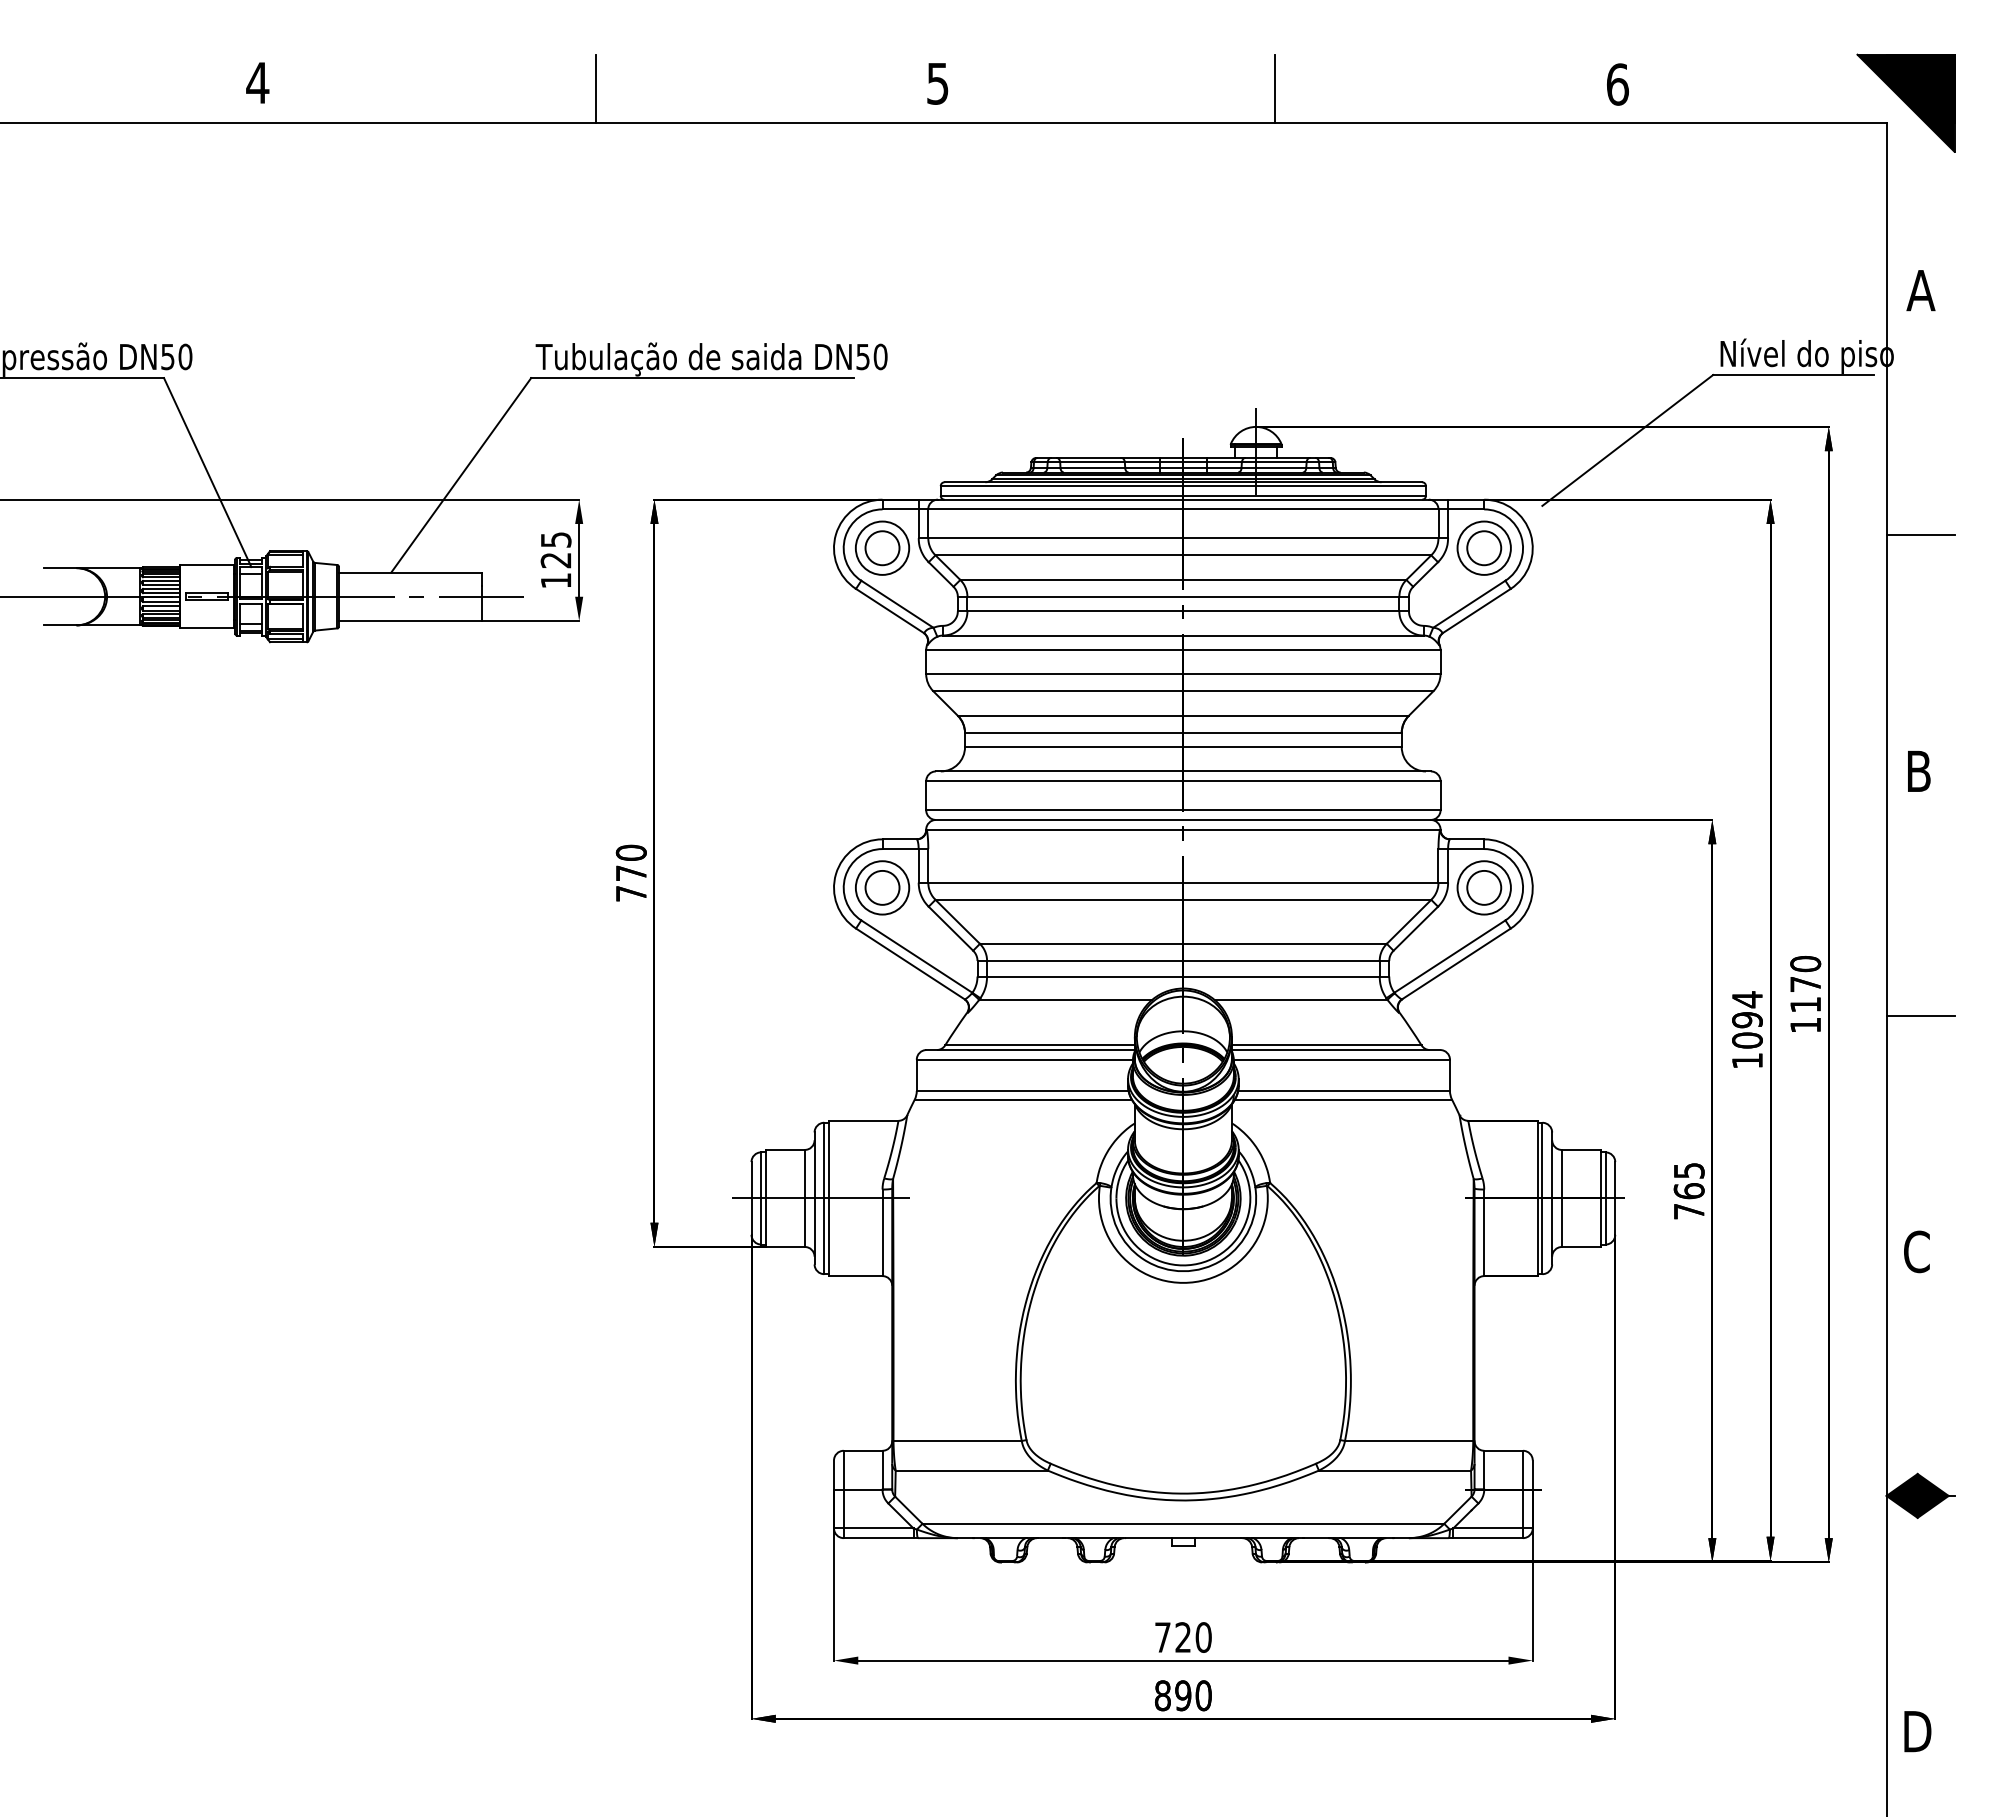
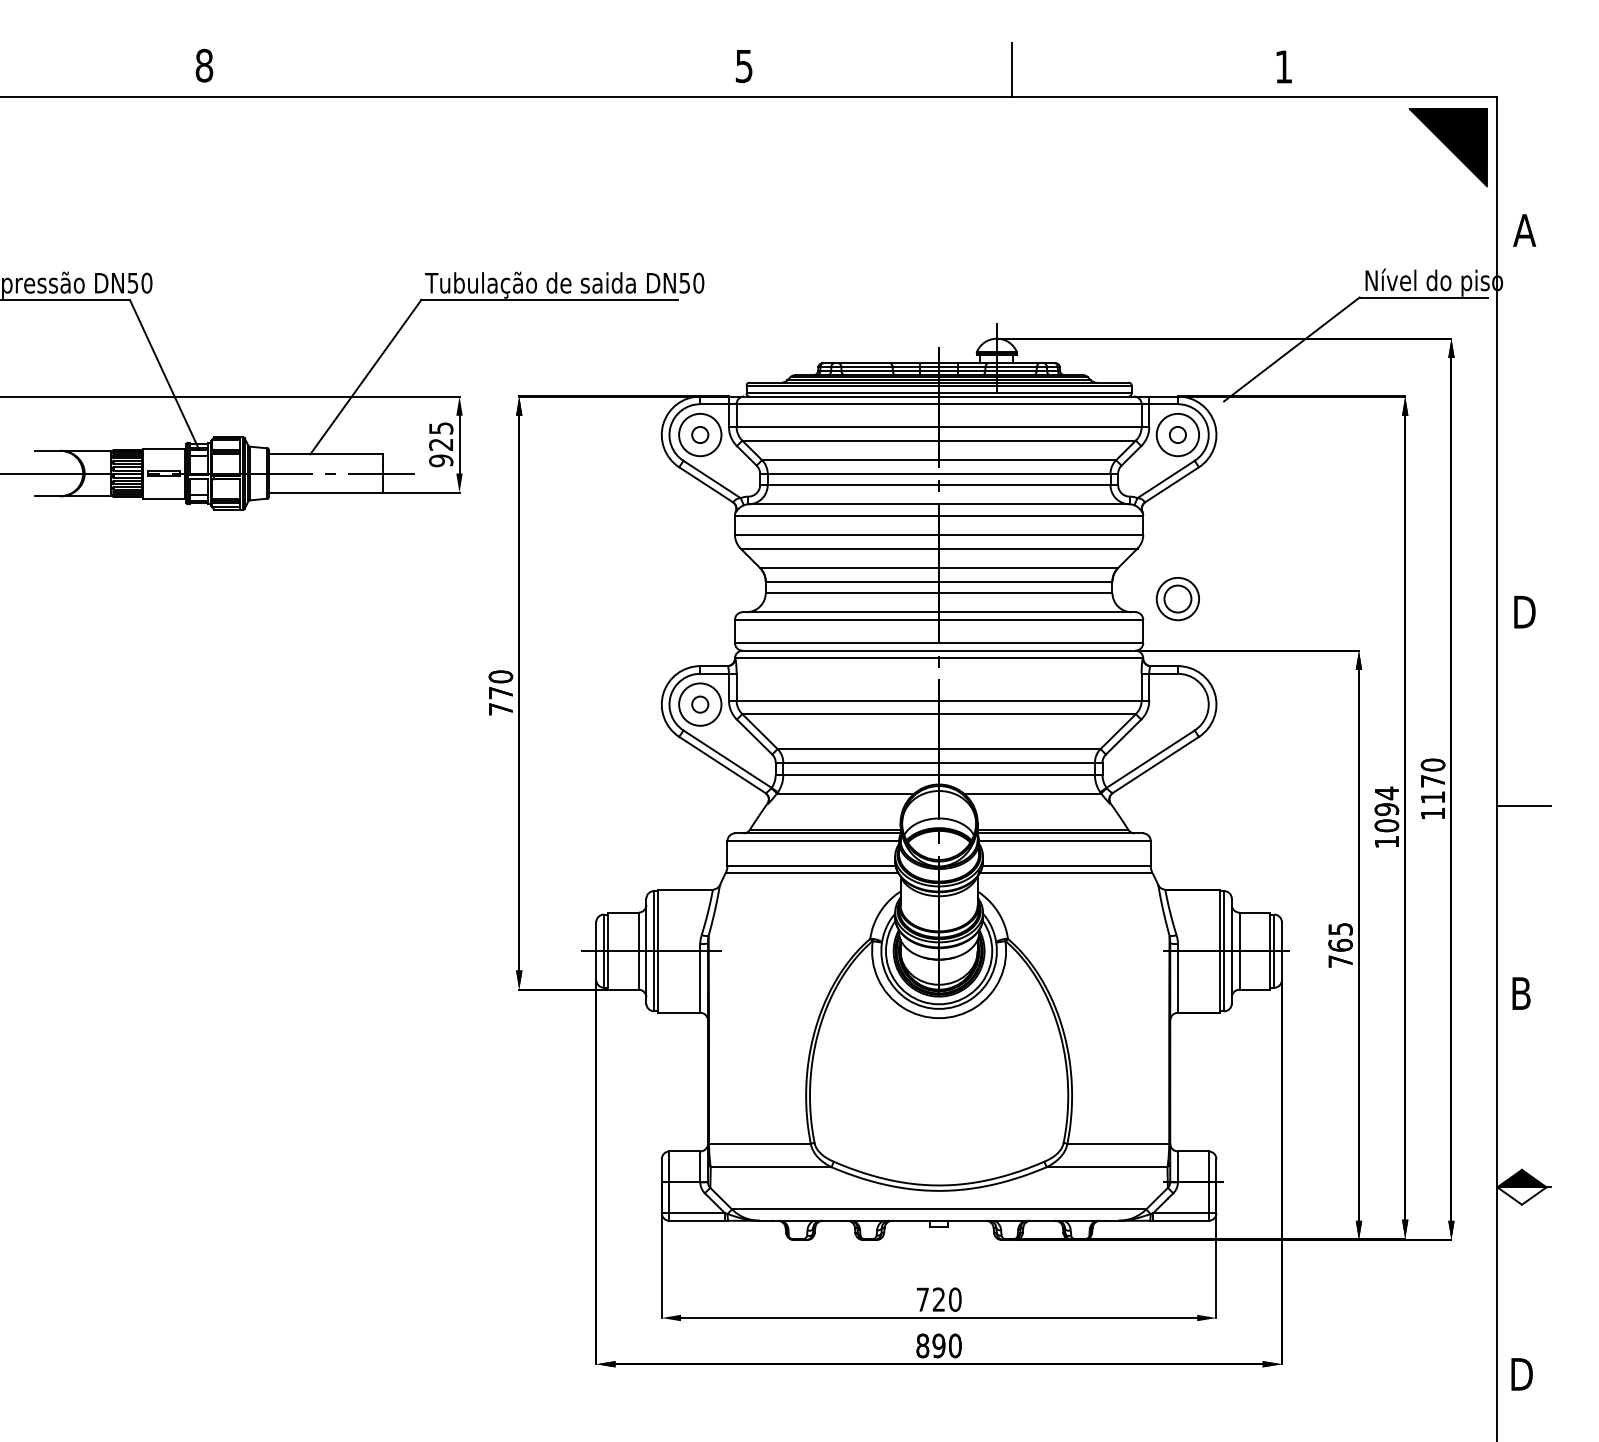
text: (257, 82) -> (204, 65), 4 -> 8
text: (1617, 84) -> (1283, 66), 6 -> 1
line: (595, 88) -> (472, 70), removed
part: (1905, 102) -> (1448, 147), moved
line: (1920, 535) -> (1524, 424), removed
circle: (882, 548) -> (700, 435), size x0.6
circle: (1484, 548) -> (1178, 435), size x0.6
text: (555, 580) -> (440, 460), 125 -> 925
text: (1923, 771) -> (1526, 612), B -> D
circle: (882, 887) -> (700, 704), size x0.6
part: (1483, 887) -> (1177, 598), moved
text: (1916, 1251) -> (1521, 993), C -> B
fill: (1917, 1506) -> (1521, 1195), removed

